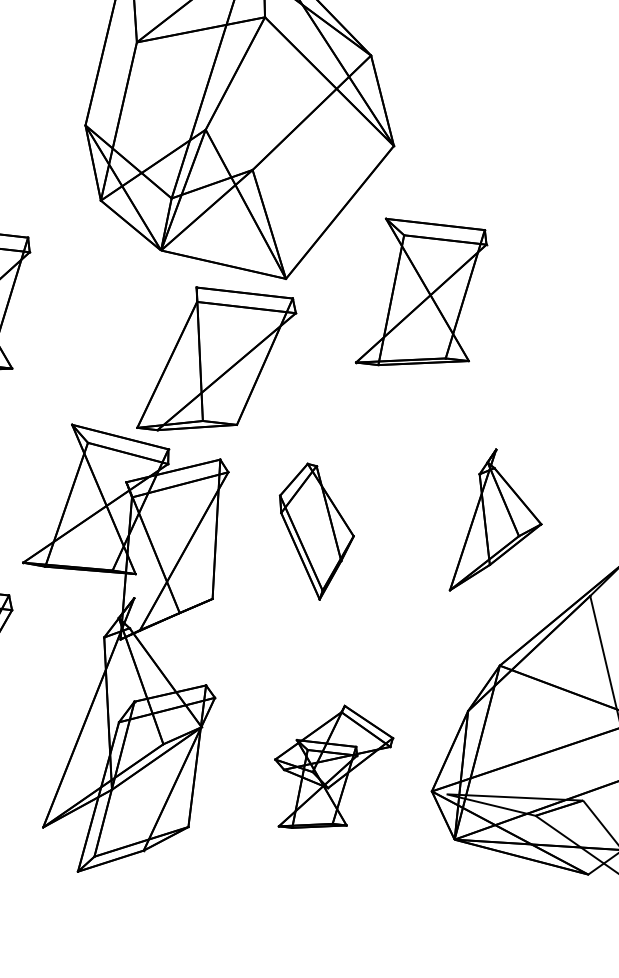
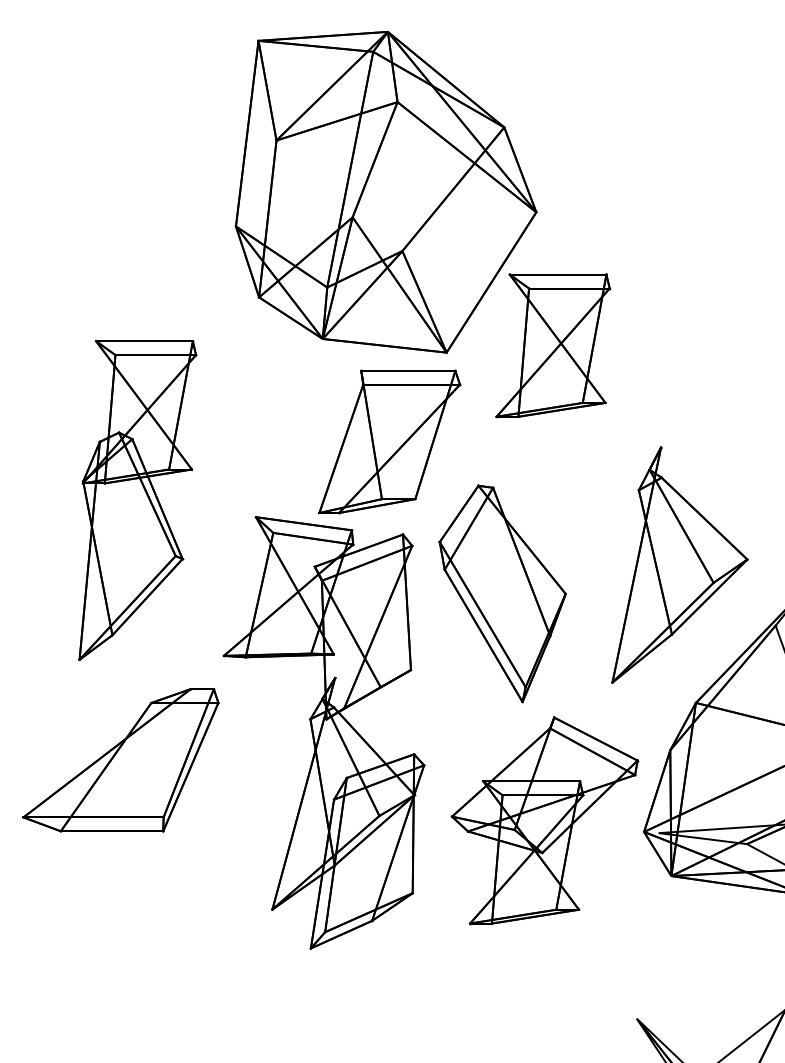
part: (422, 296) -> (553, 345), moved
part: (499, 522) -> (679, 564), size x1.67
part: (315, 531) -> (502, 593), size x1.67
part: (331, 768) -> (544, 820), size x1.67

